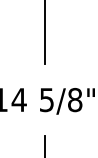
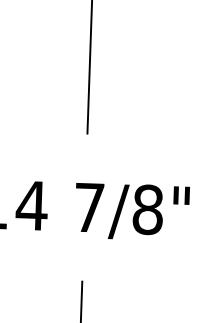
text: (46, 100) -> (88, 208), 5/8" -> 7/8"

